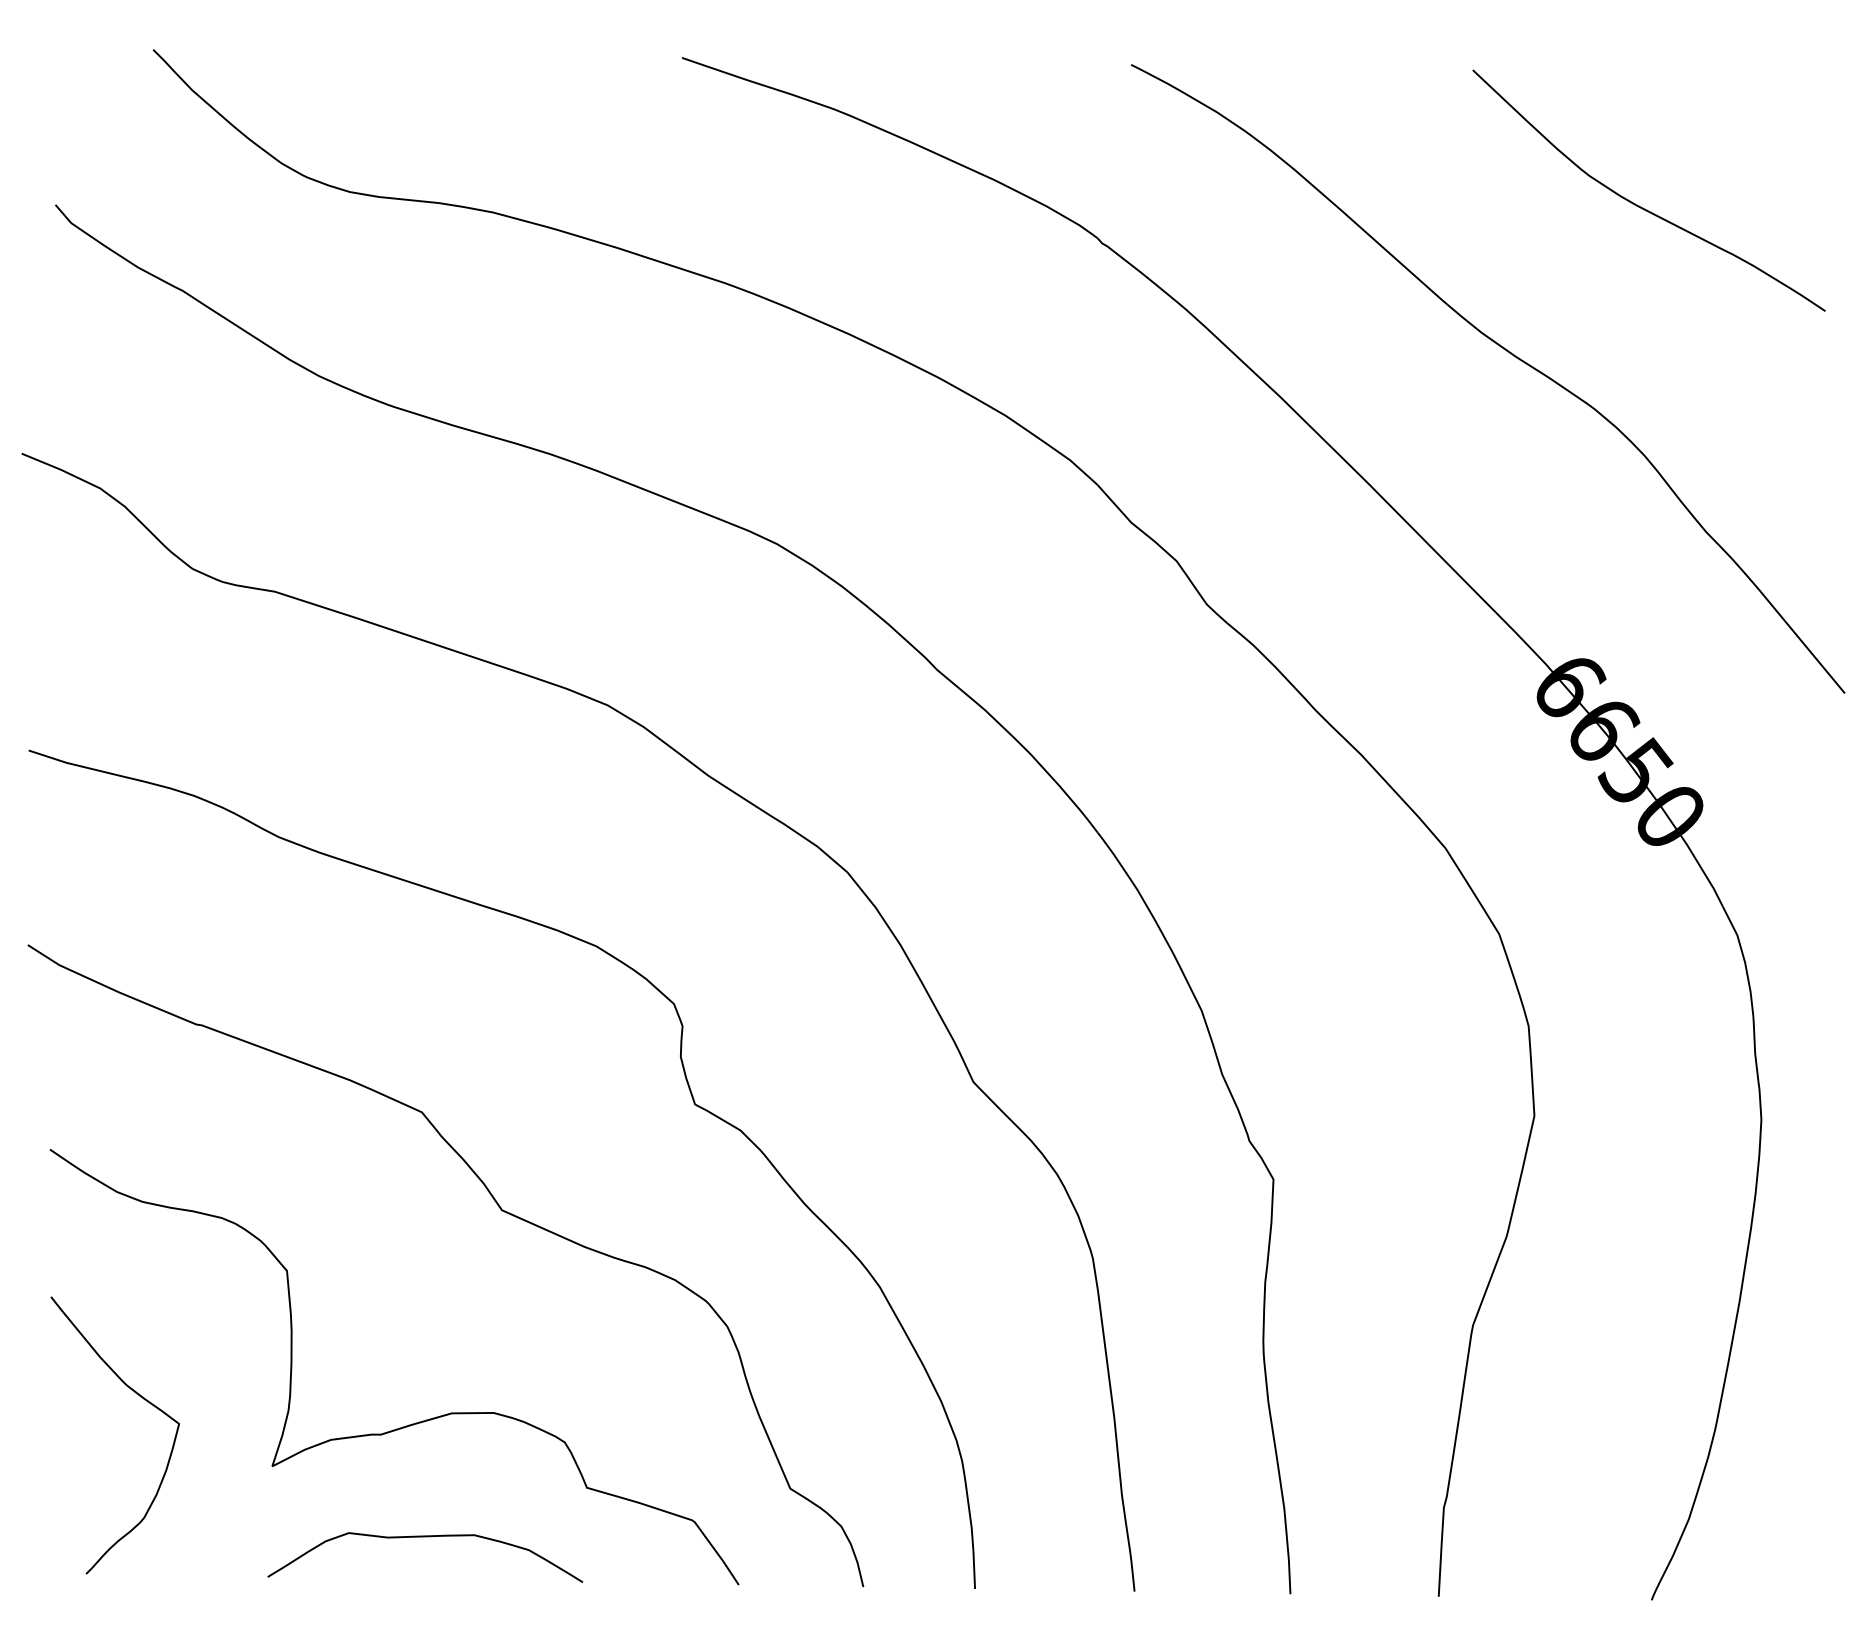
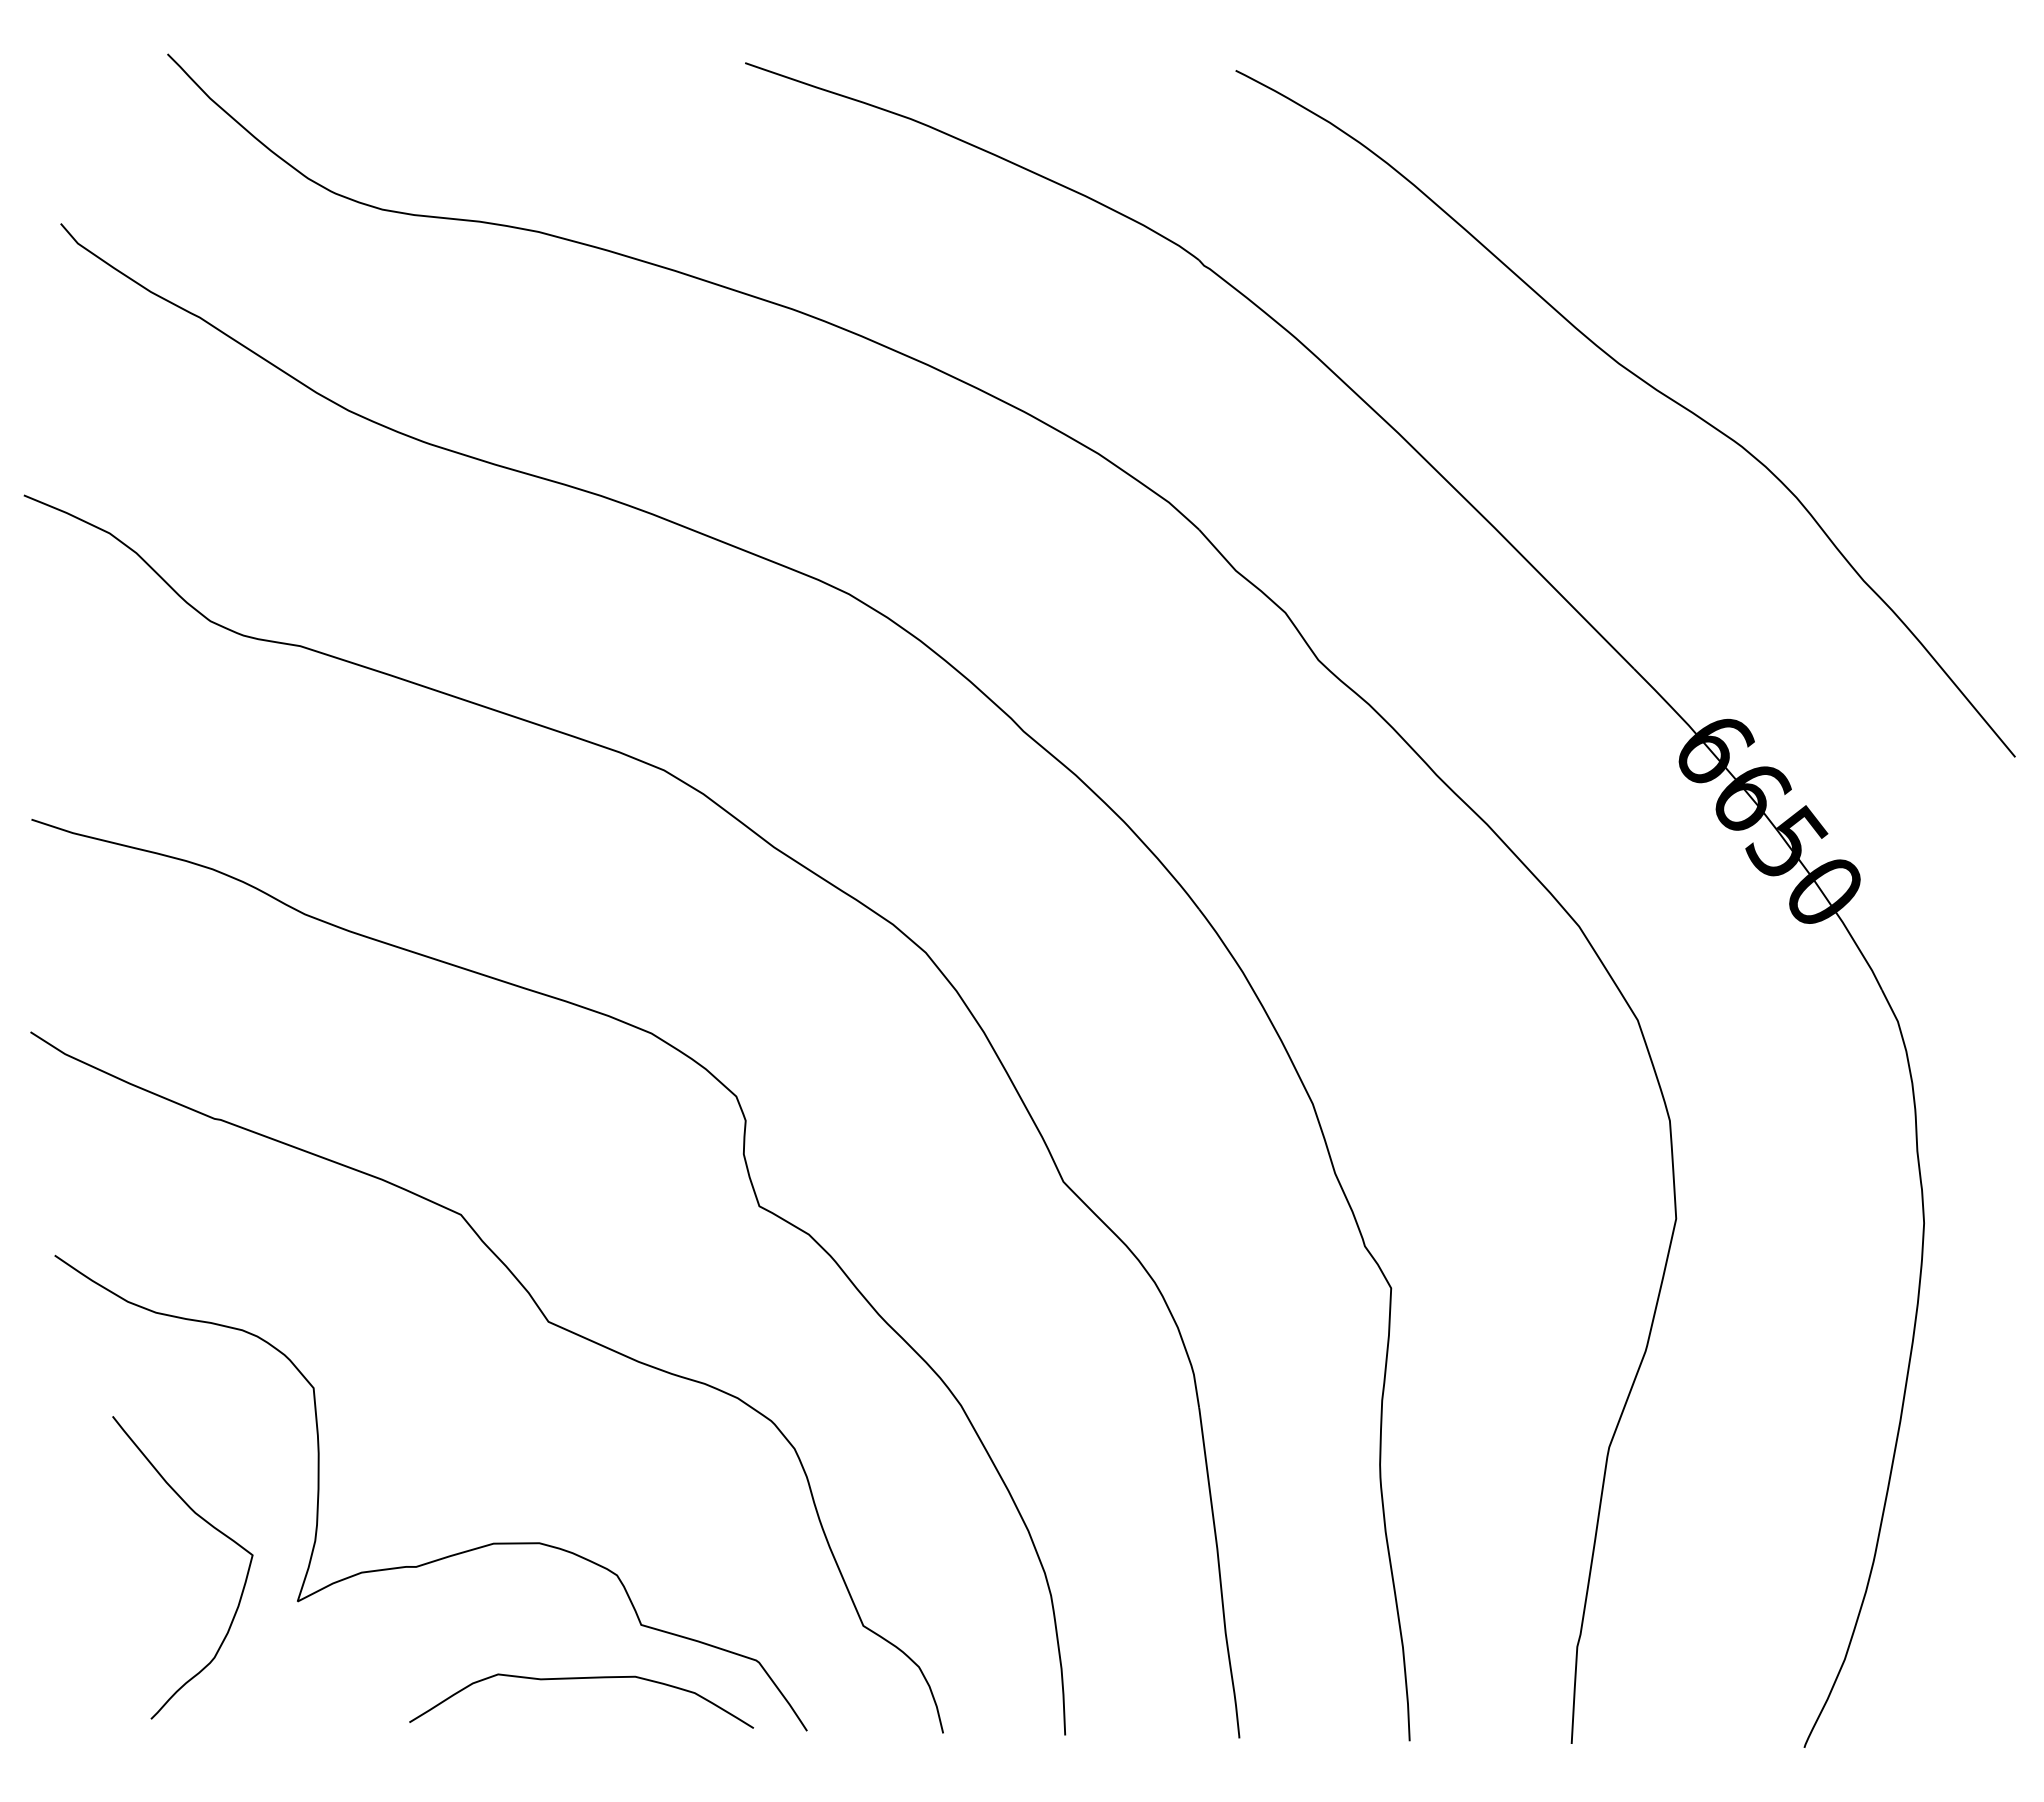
curve: (1641, 206) -> (1793, 225), removed
curve: (140, 1397) -> (210, 1526), moved
curve: (425, 1537) -> (581, 1679), moved

